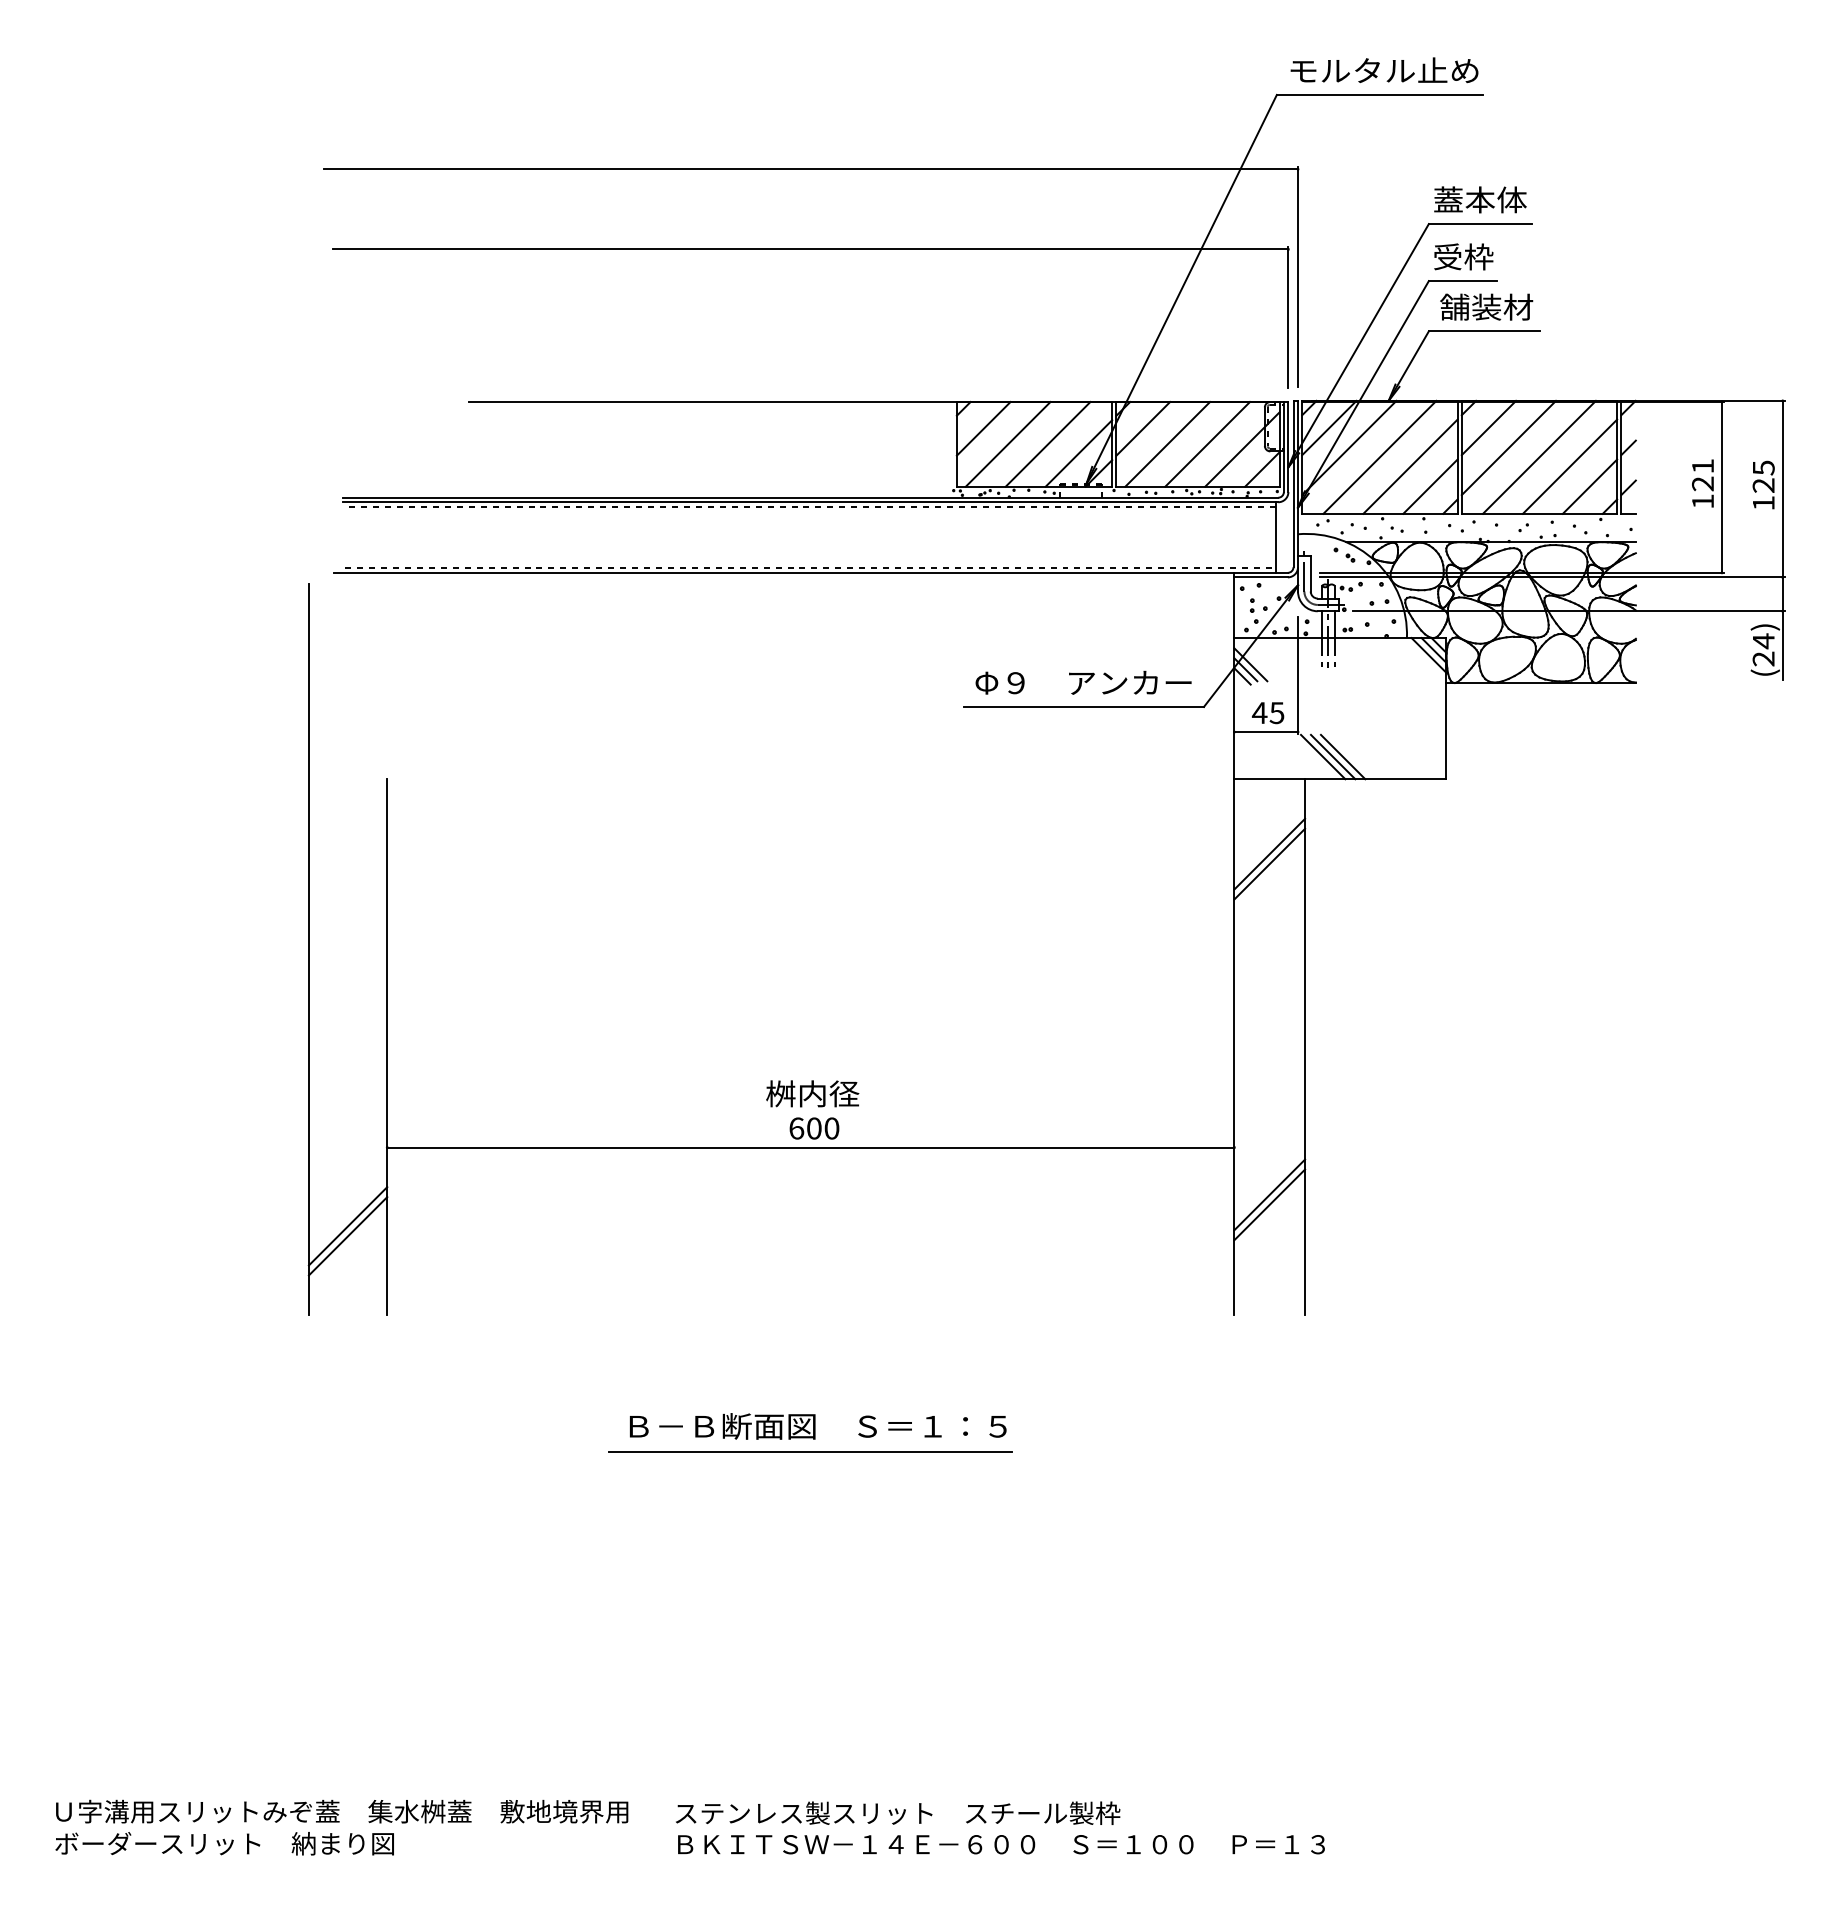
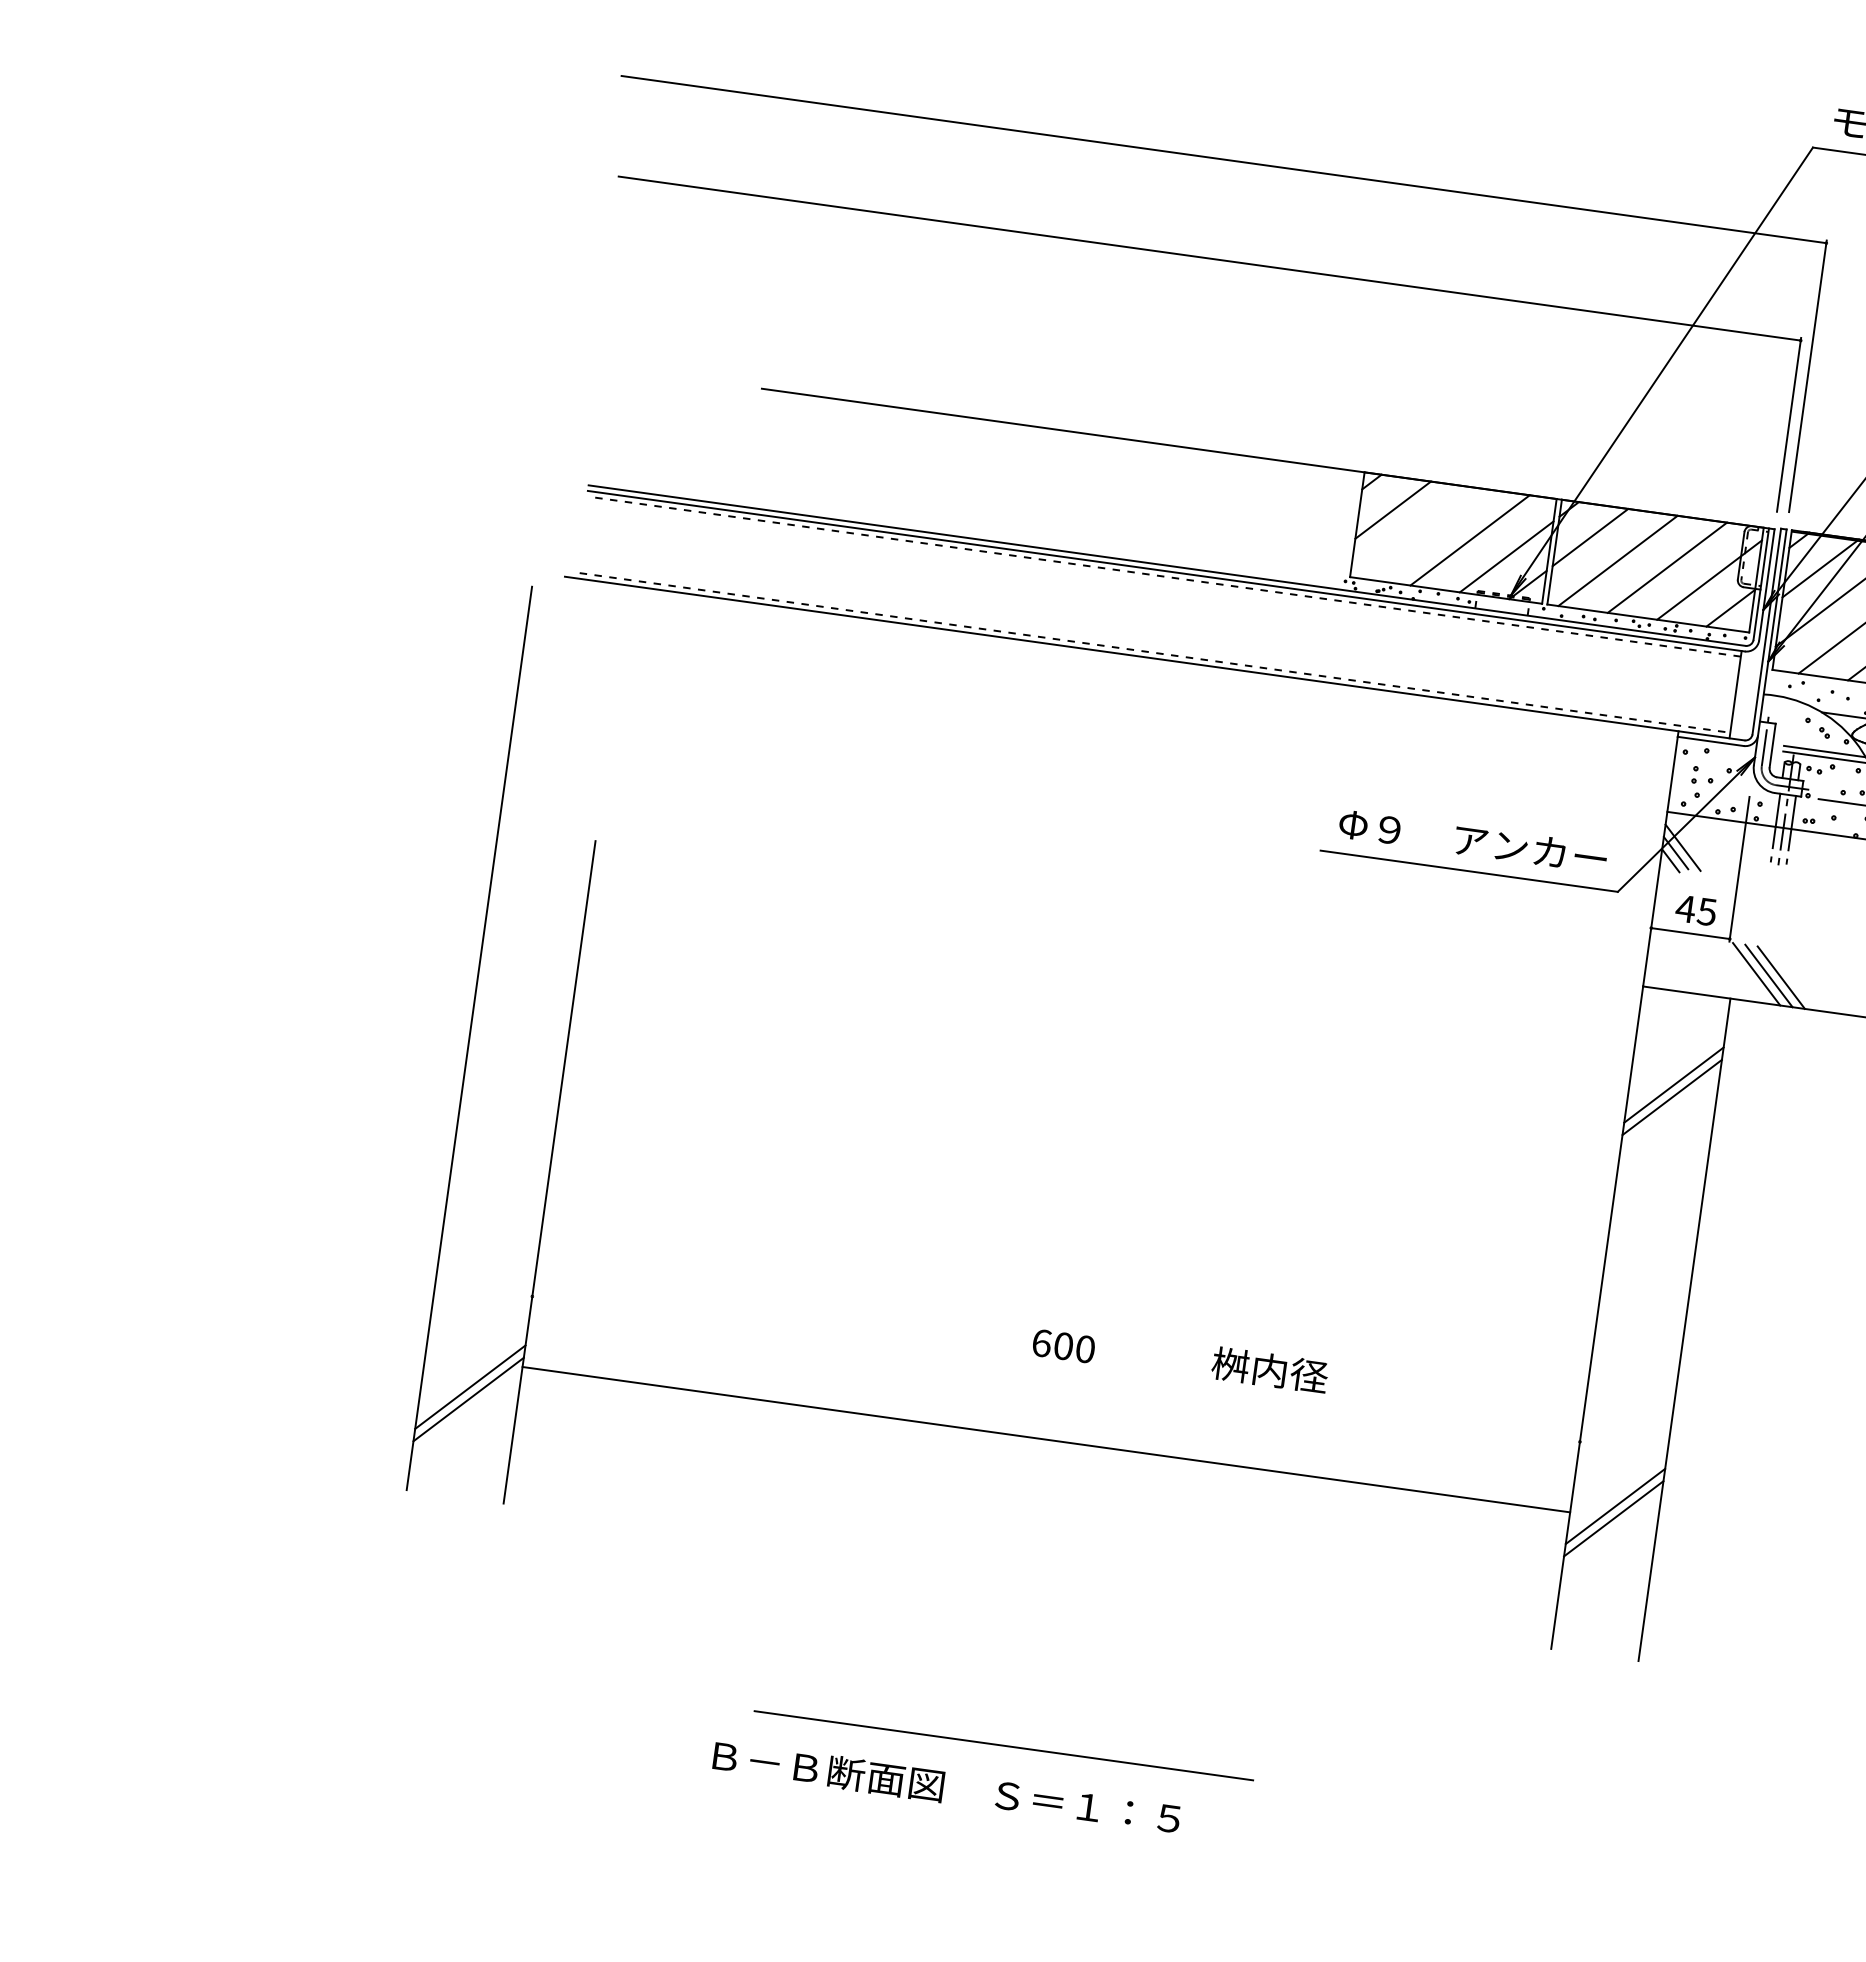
line: (1007, 444) -> (1419, 533), removed
text: (812, 1093) -> (1269, 1369), moved
line: (810, 1147) -> (1045, 1439), moved
text: (818, 1426) -> (947, 1787), moved

